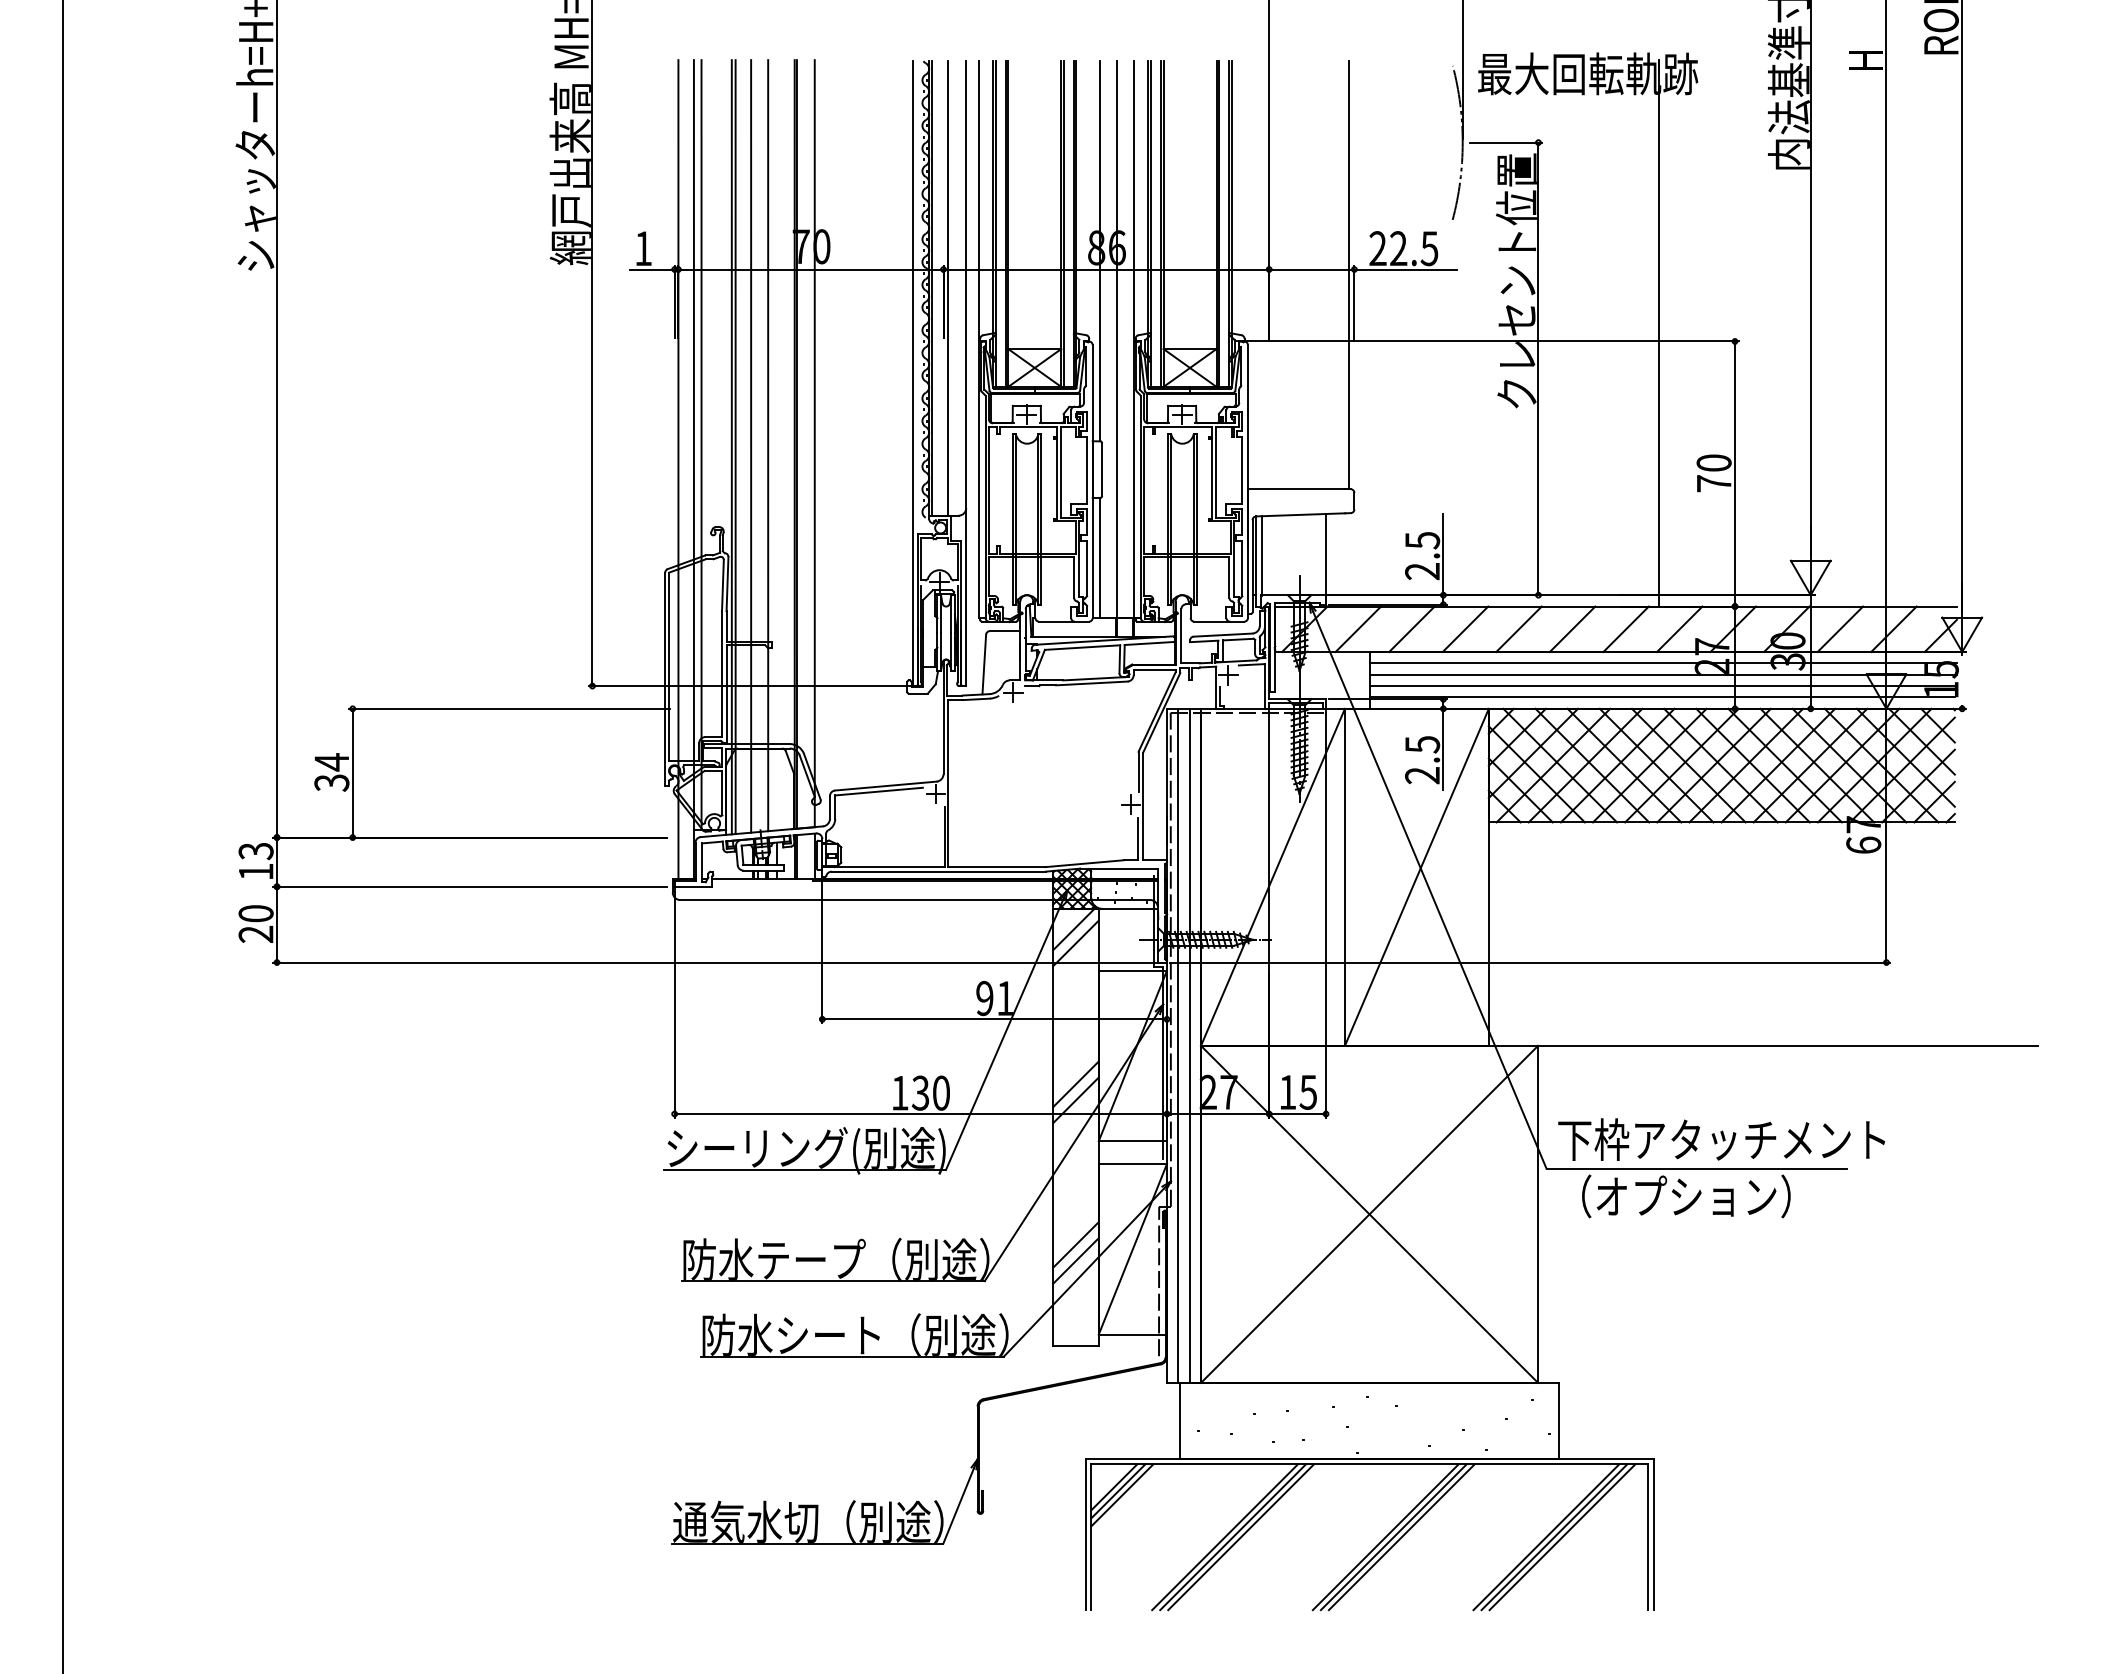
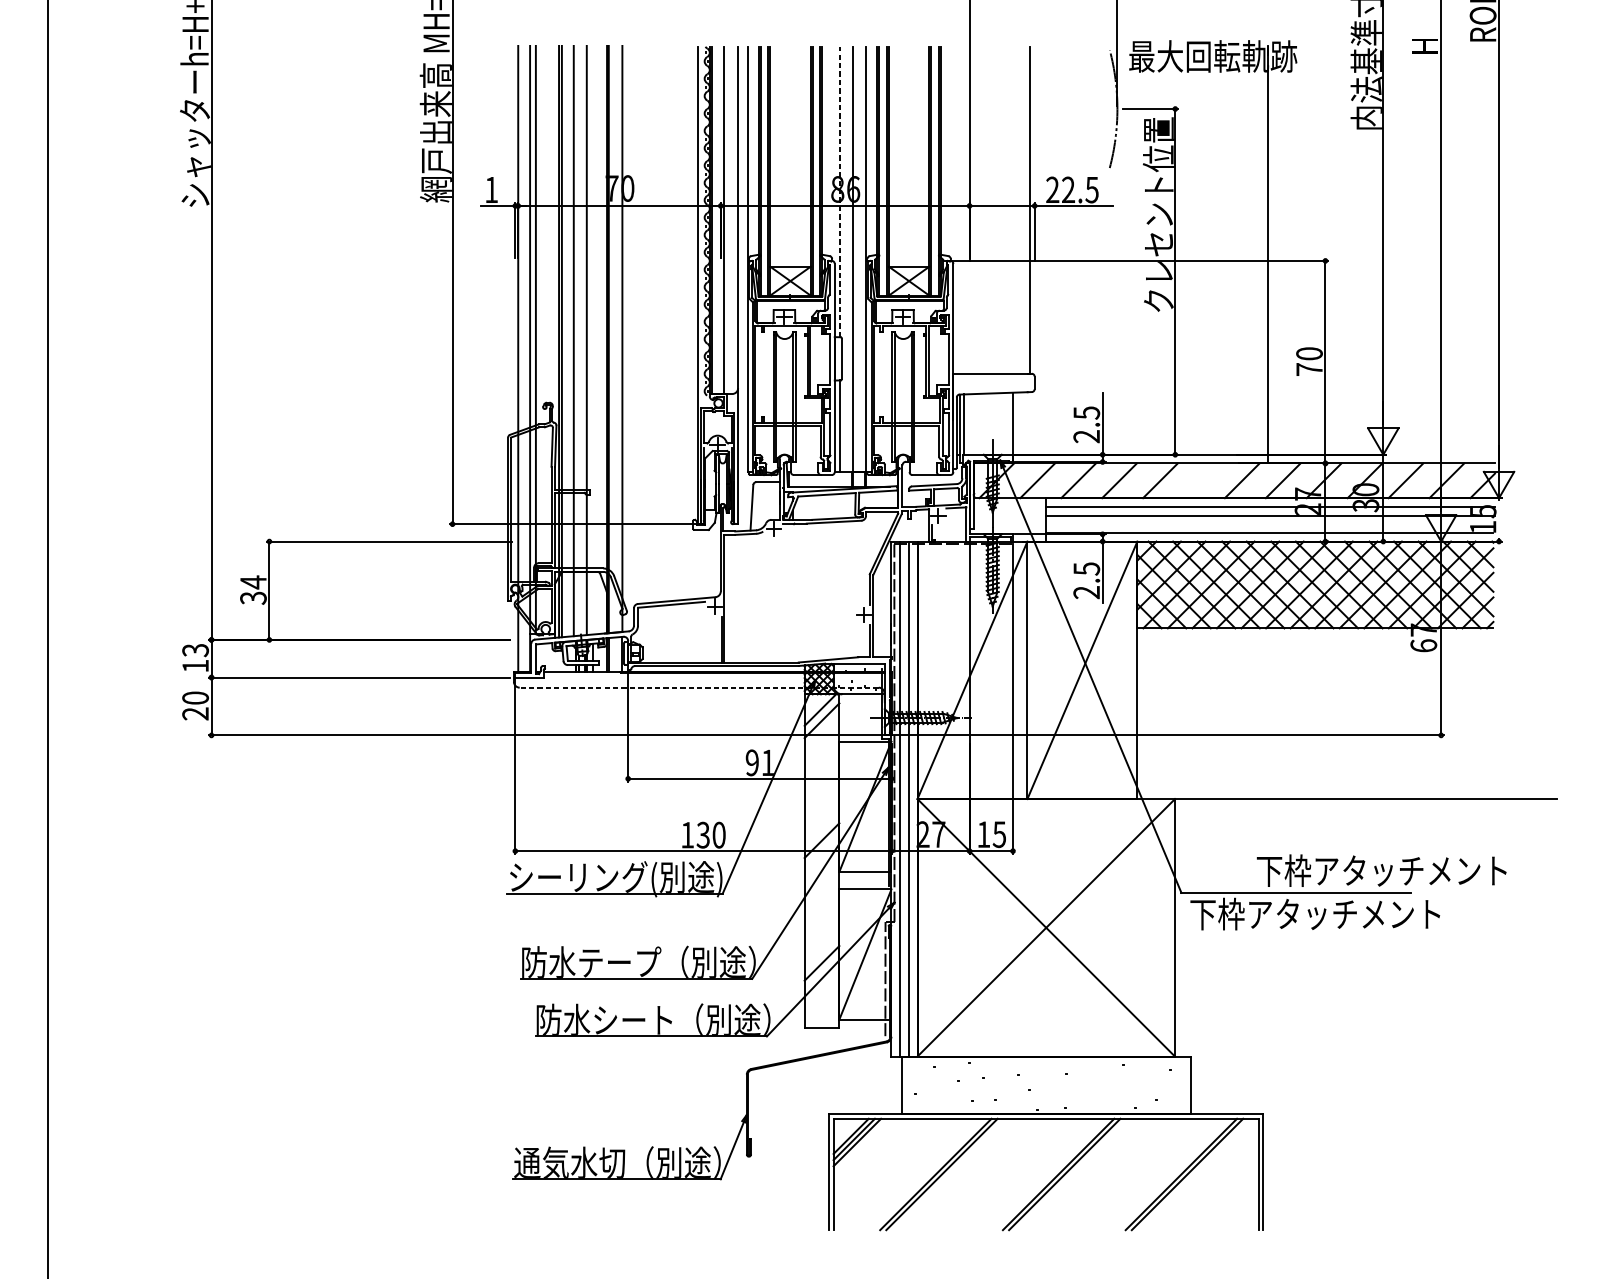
line: (1099, 250) -> (839, 191), solid -> dashed
line: (1572, 629) -> (1201, 480), removed
line: (1662, 686) -> (1270, 524), removed
line: (914, 900) -> (698, 688), solid -> dashed
line: (1075, 1083) -> (821, 827), removed
text: (1721, 1139) -> (1381, 870), moved
text: (1721, 1196) -> (1315, 914), （オプション） -> 下枠アタッチメント
line: (1075, 1244) -> (821, 950), removed
line: (1241, 1537) -> (948, 1174), removed
line: (1401, 1537) -> (1070, 1174), removed
line: (1562, 1537) -> (1193, 1174), removed

